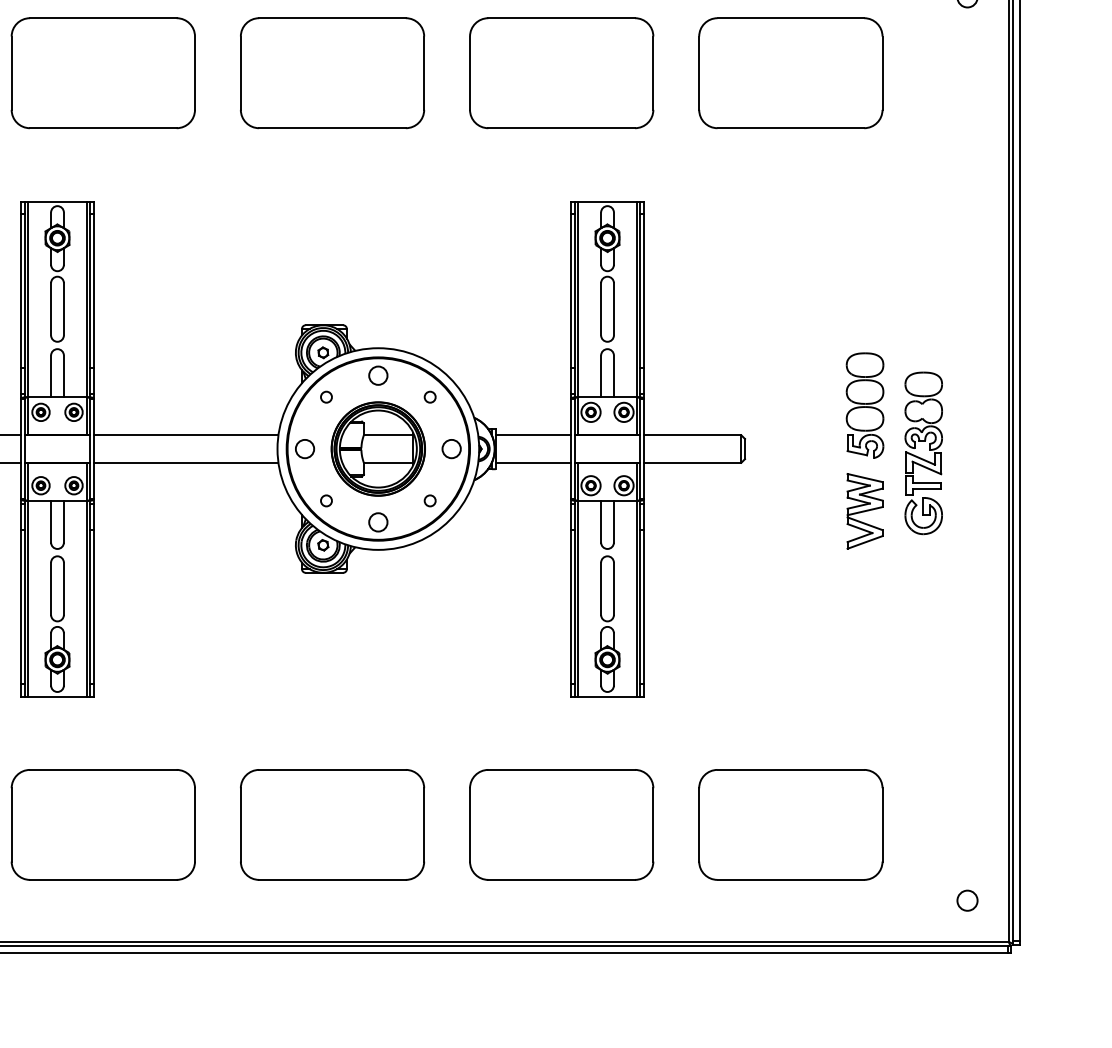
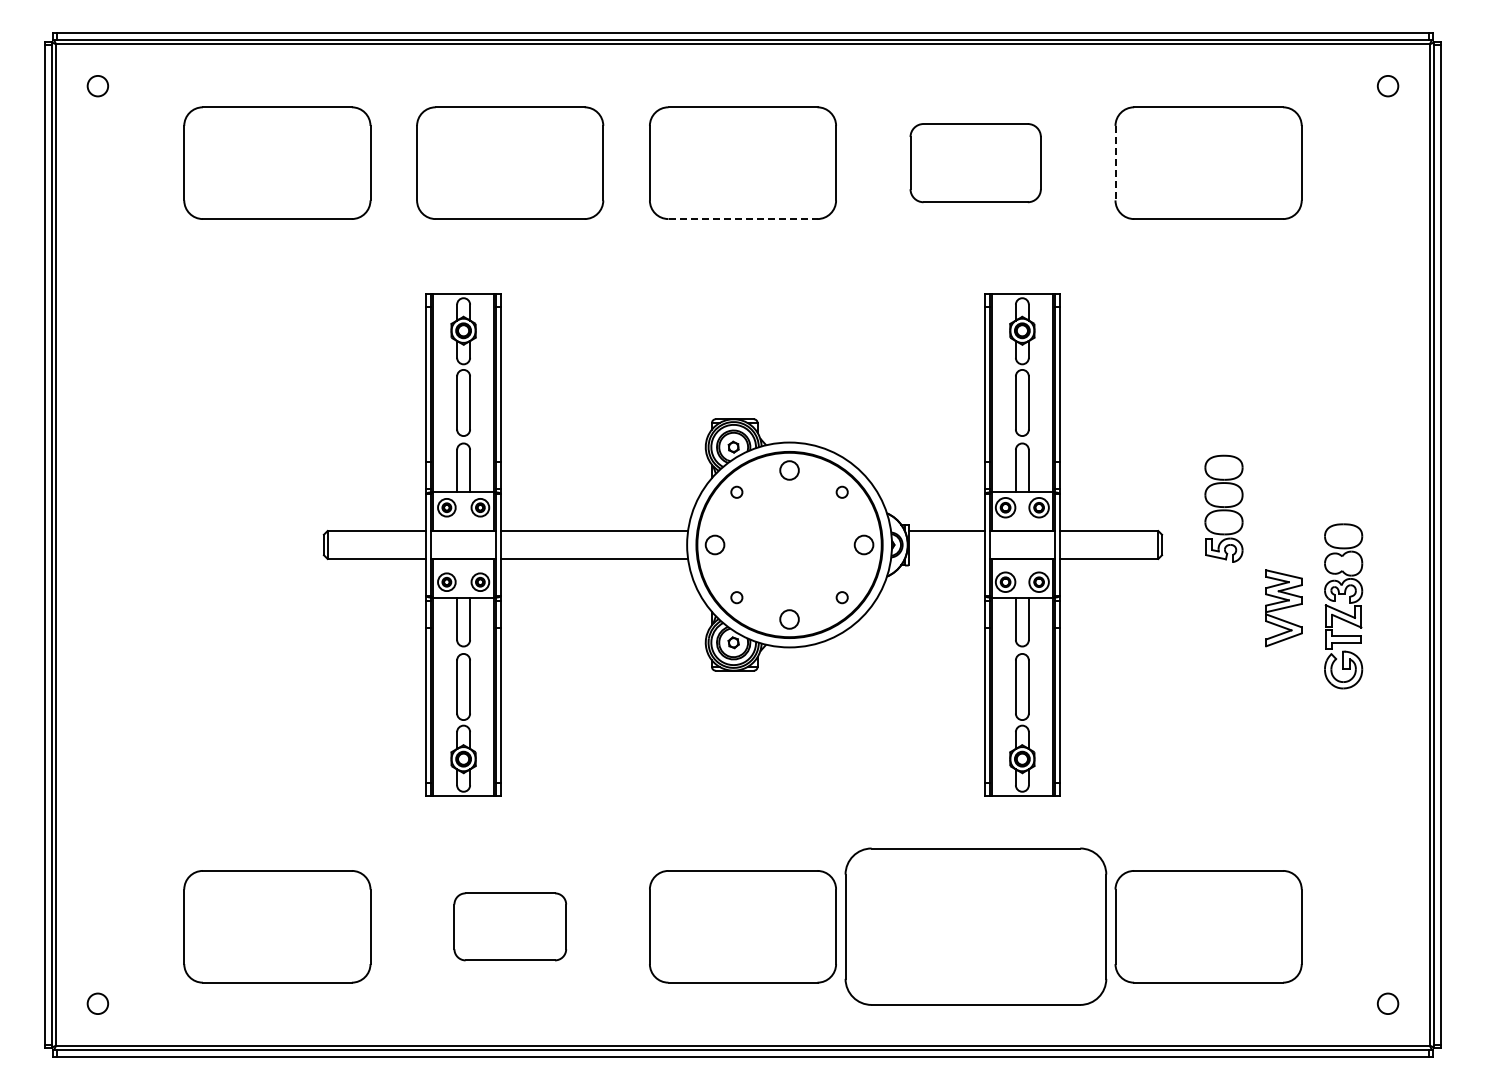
part: (561, 72) -> (975, 162), size x0.7
line: (699, 73) -> (1115, 163), solid -> dashed
line: (333, 128) -> (743, 219), solid -> dashed
part: (864, 405) -> (1223, 508), moved
part: (378, 448) -> (789, 544), removed
part: (923, 453) -> (1343, 606), moved
line: (532, 462) -> (946, 558), removed
part: (103, 824) -> (510, 926), size x0.6
part: (561, 824) -> (975, 926), size x1.4

